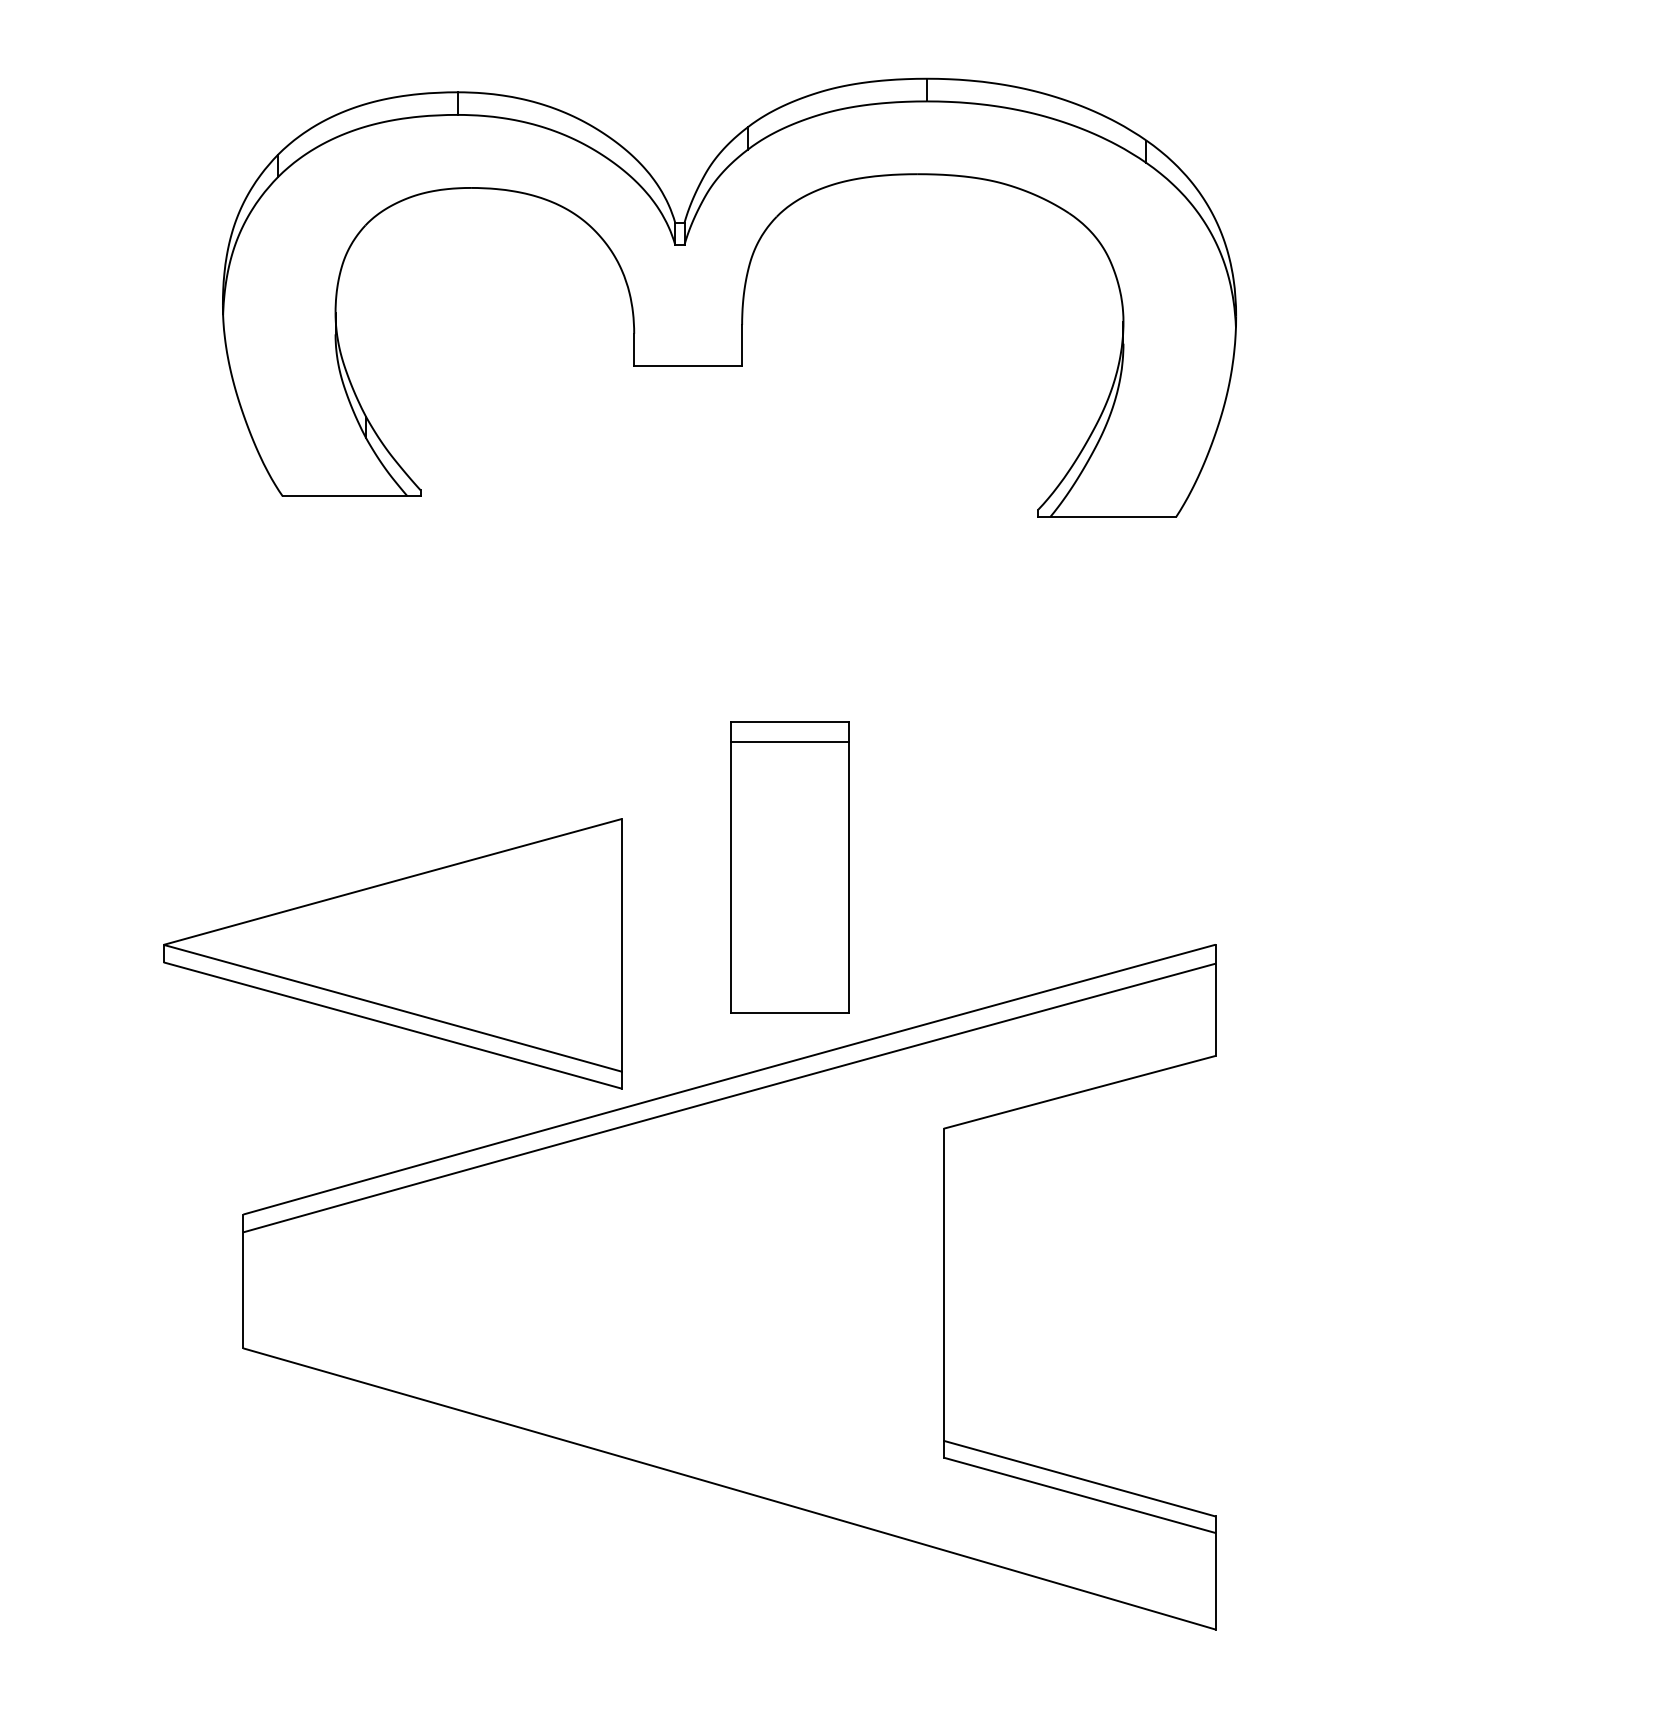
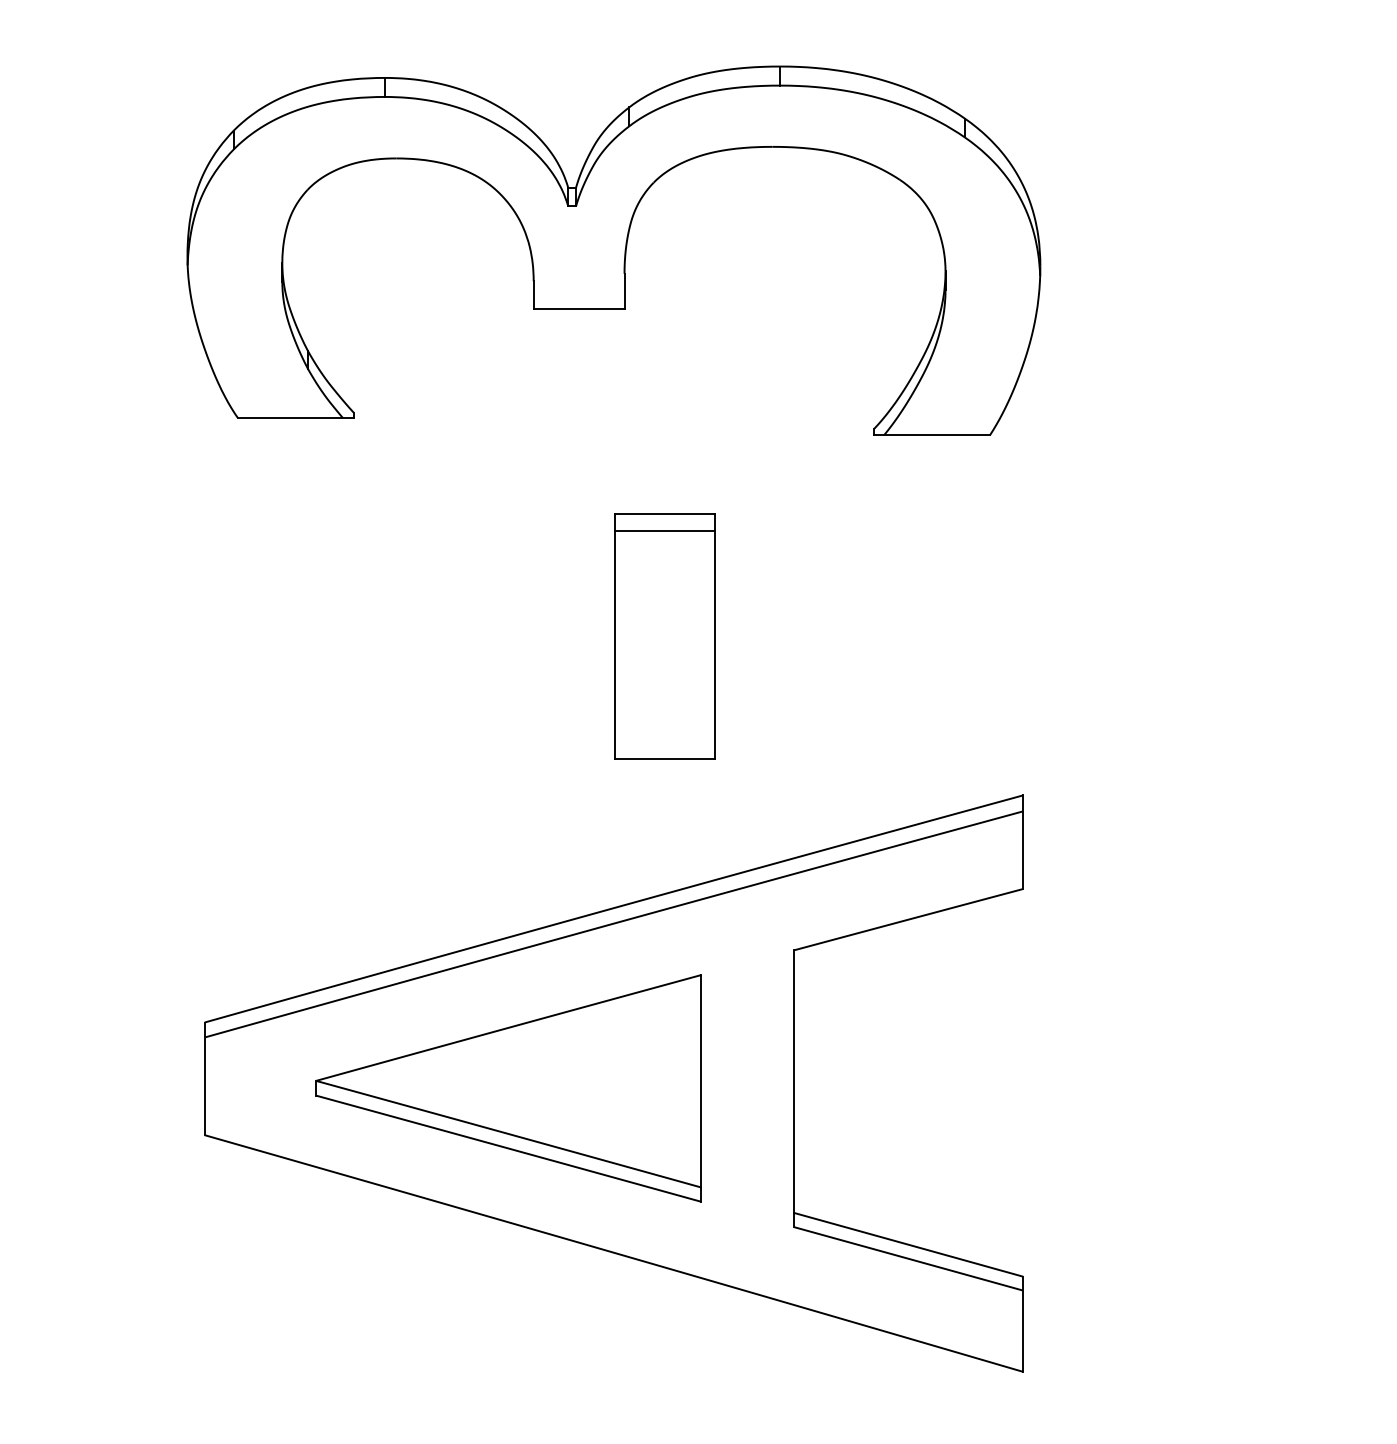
part: (789, 867) -> (664, 636), moved
part: (392, 953) -> (508, 1088), moved

